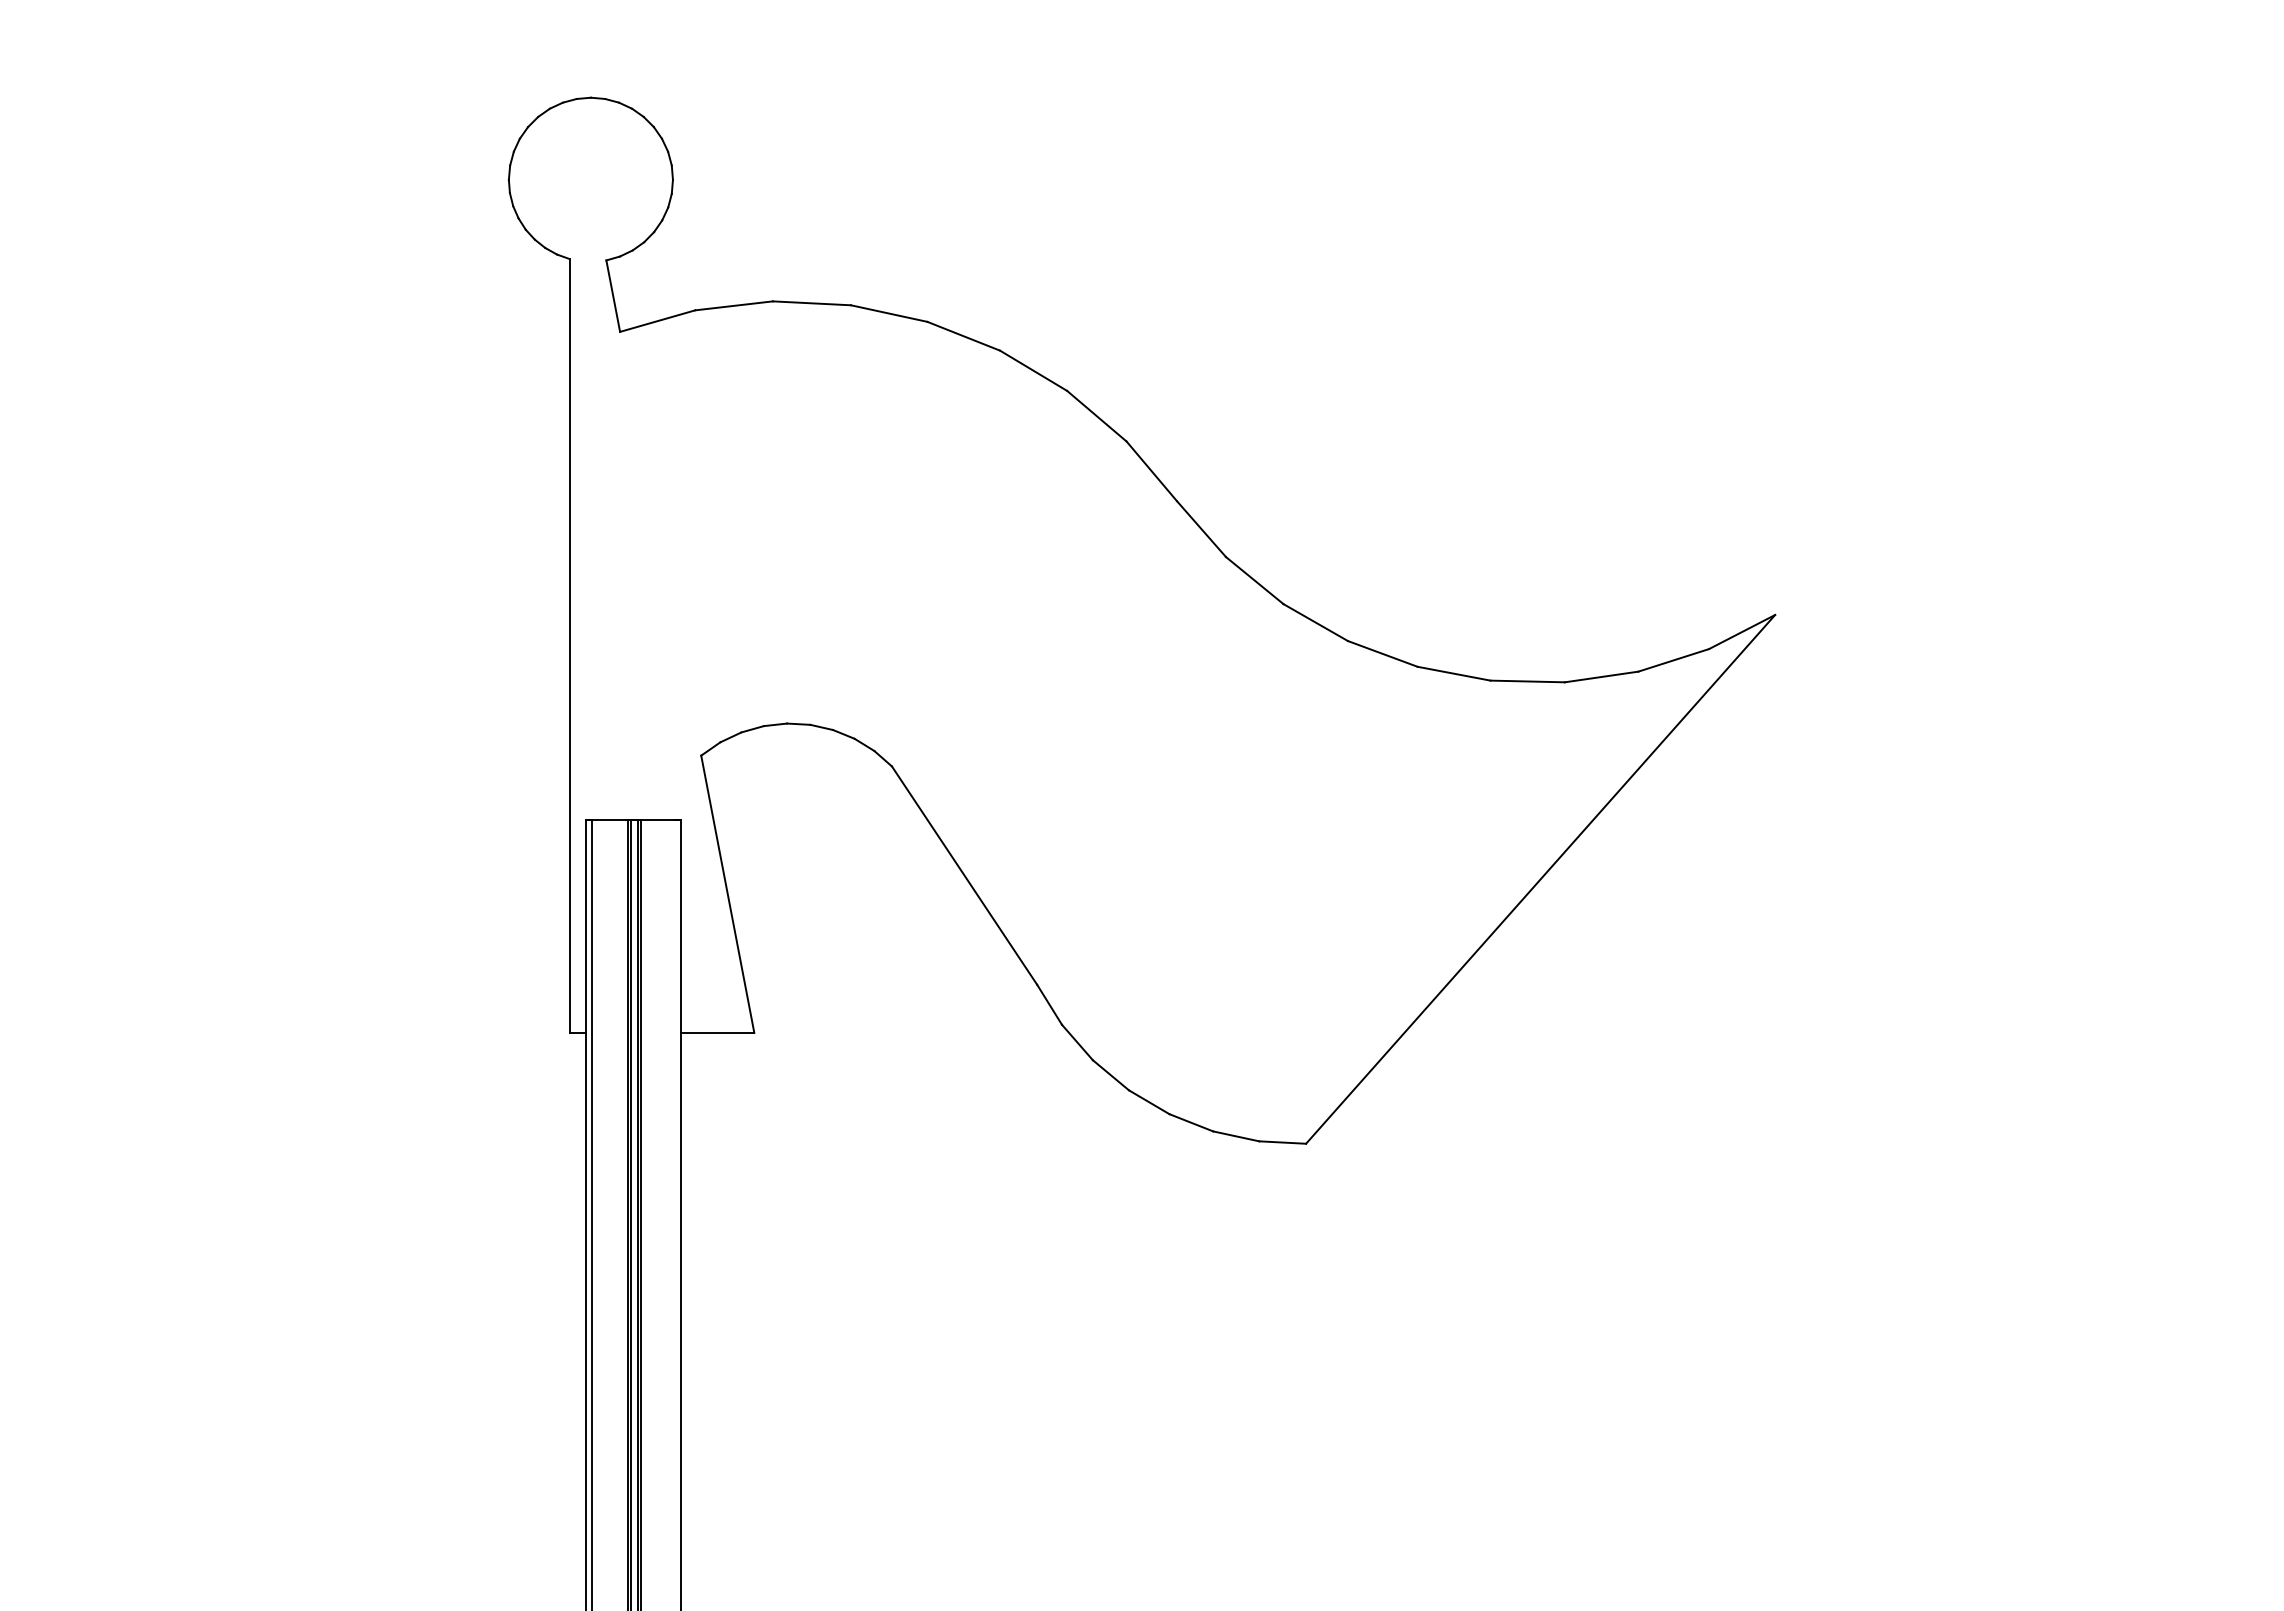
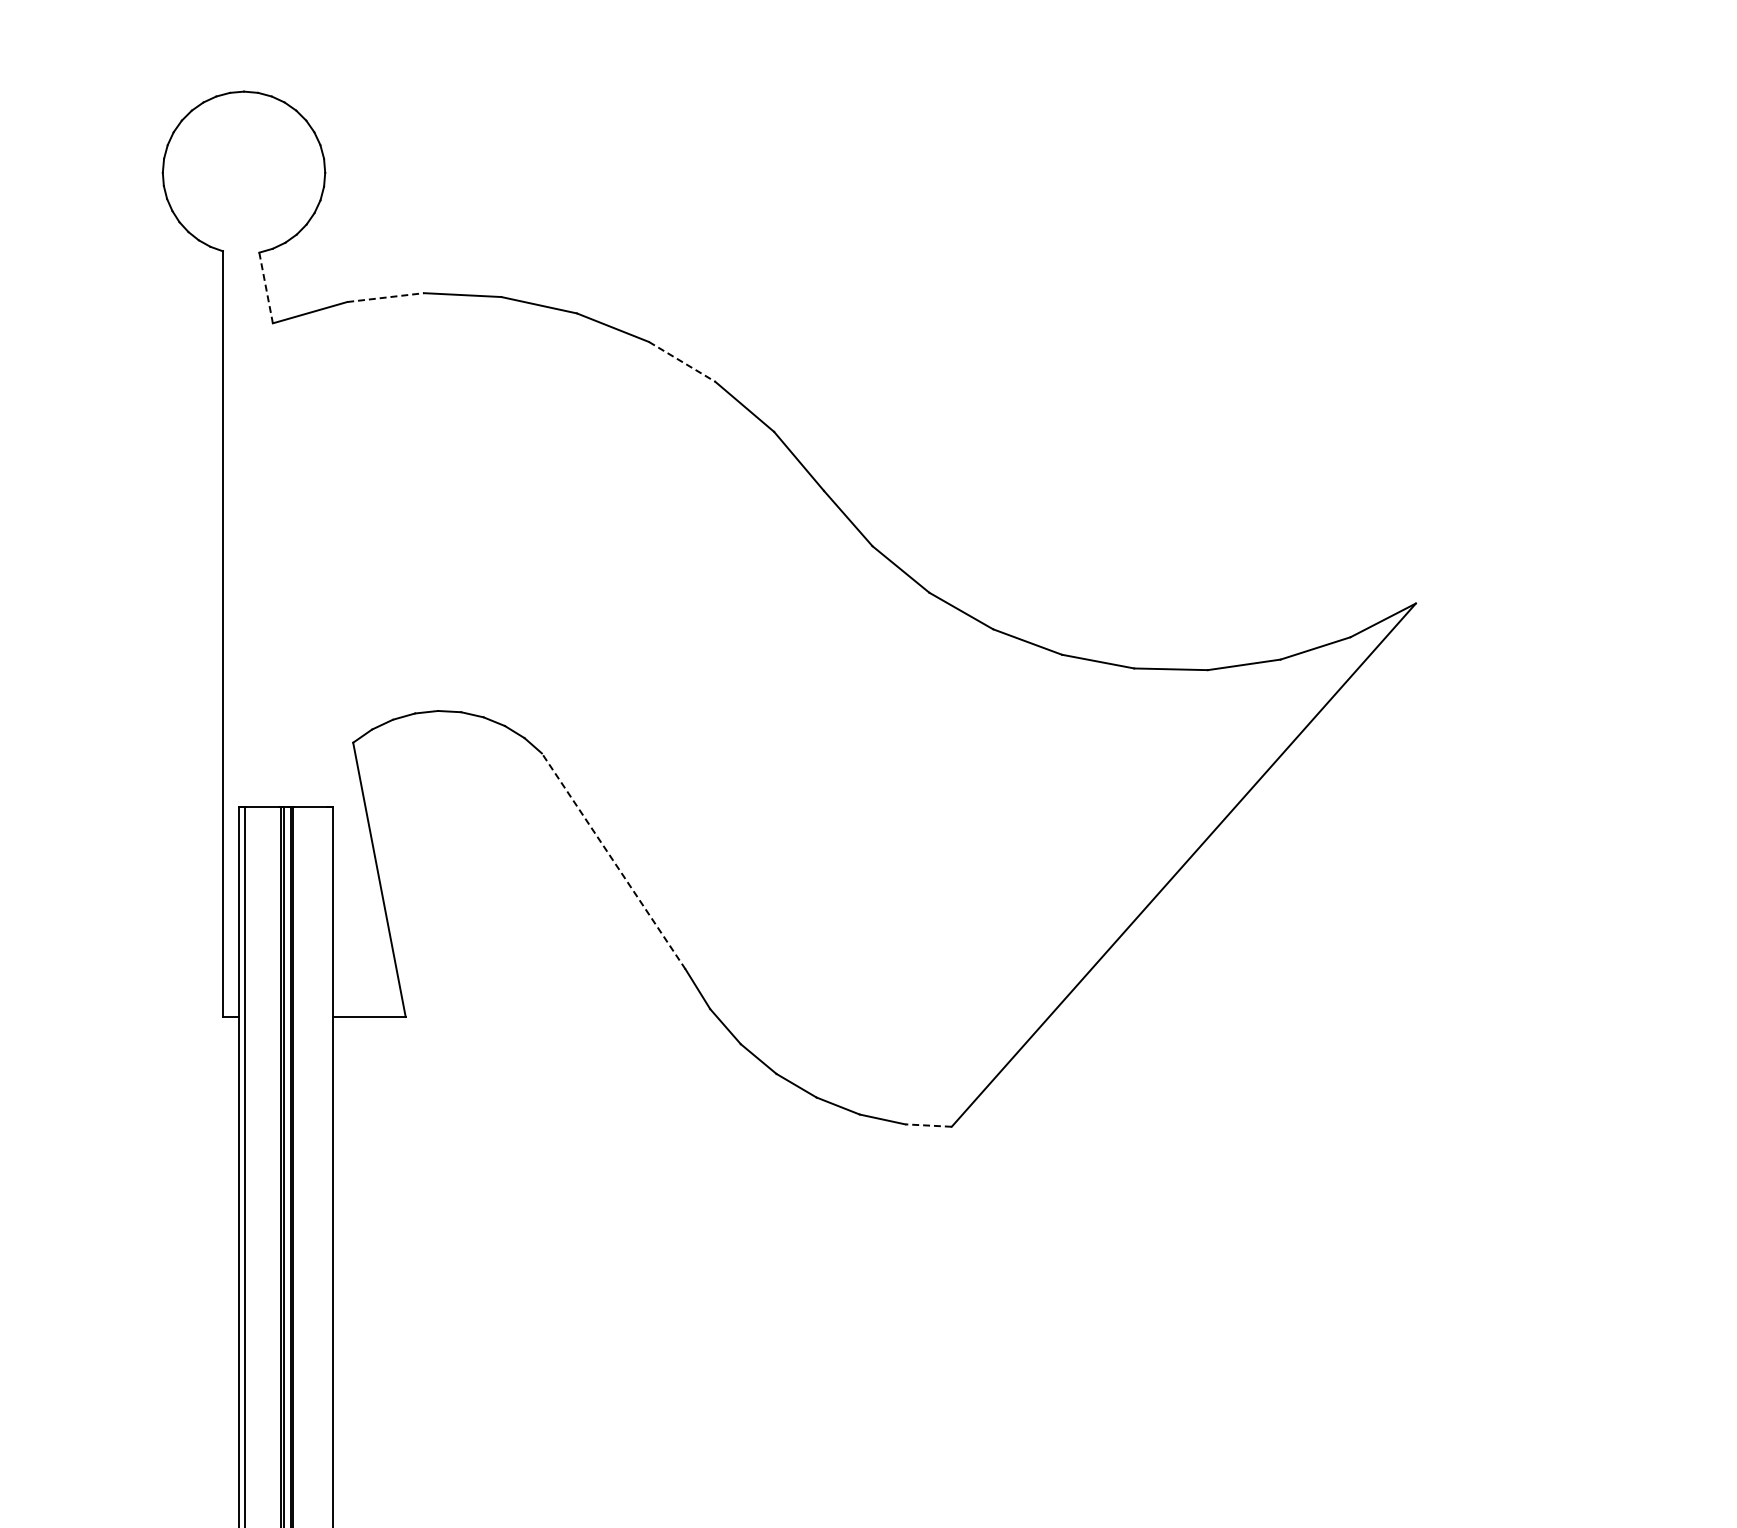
line: (613, 296) -> (266, 288), solid -> dashed
line: (734, 305) -> (386, 297), solid -> dashed
line: (1034, 371) -> (682, 362), solid -> dashed
line: (964, 875) -> (613, 861), solid -> dashed
line: (1282, 1142) -> (928, 1125), solid -> dashed

